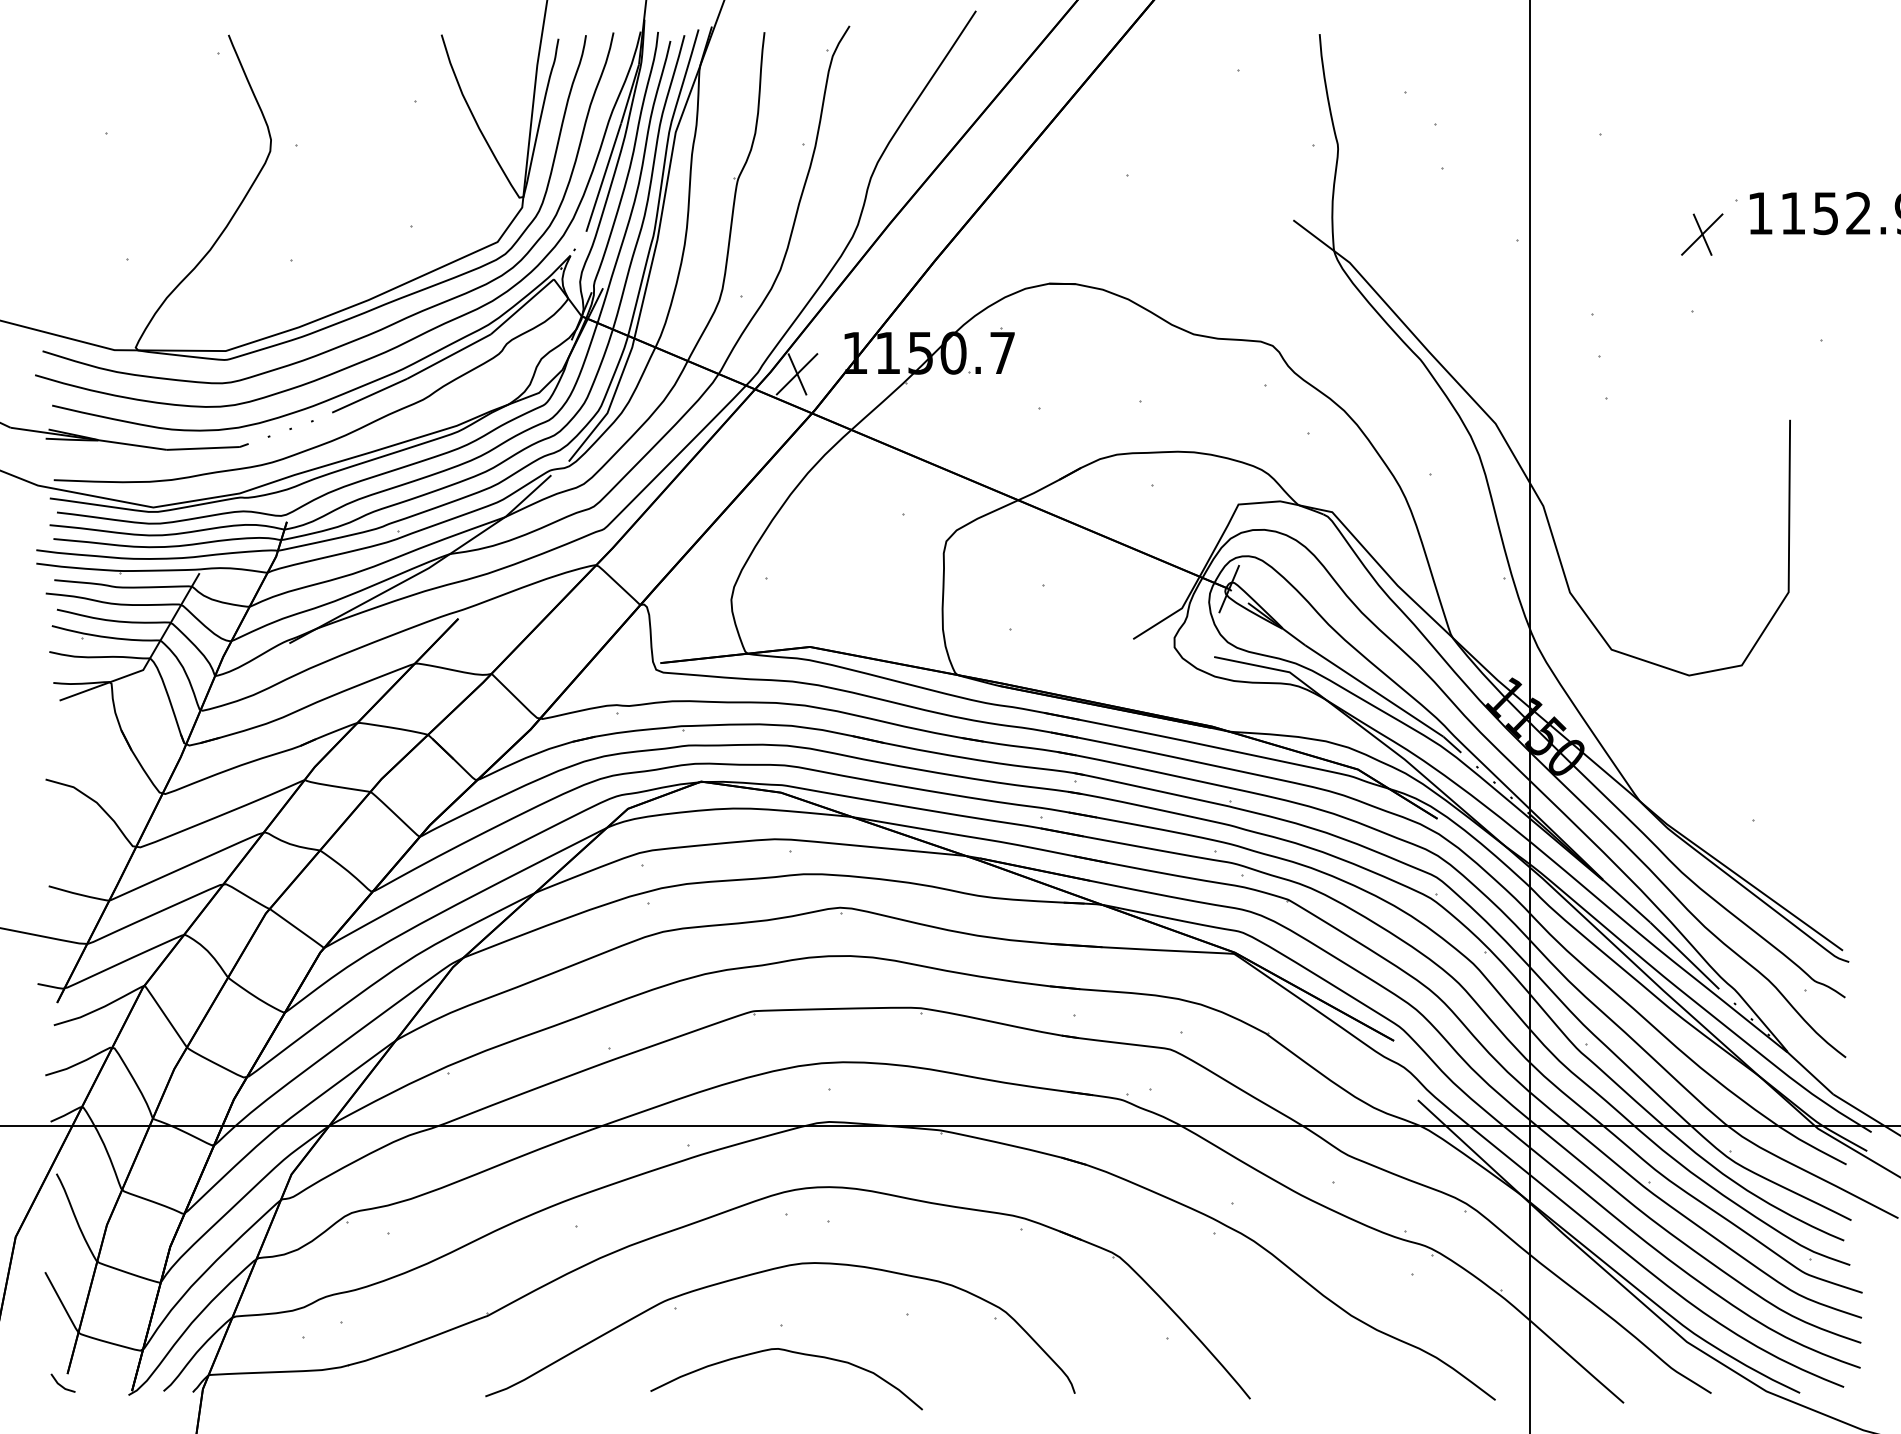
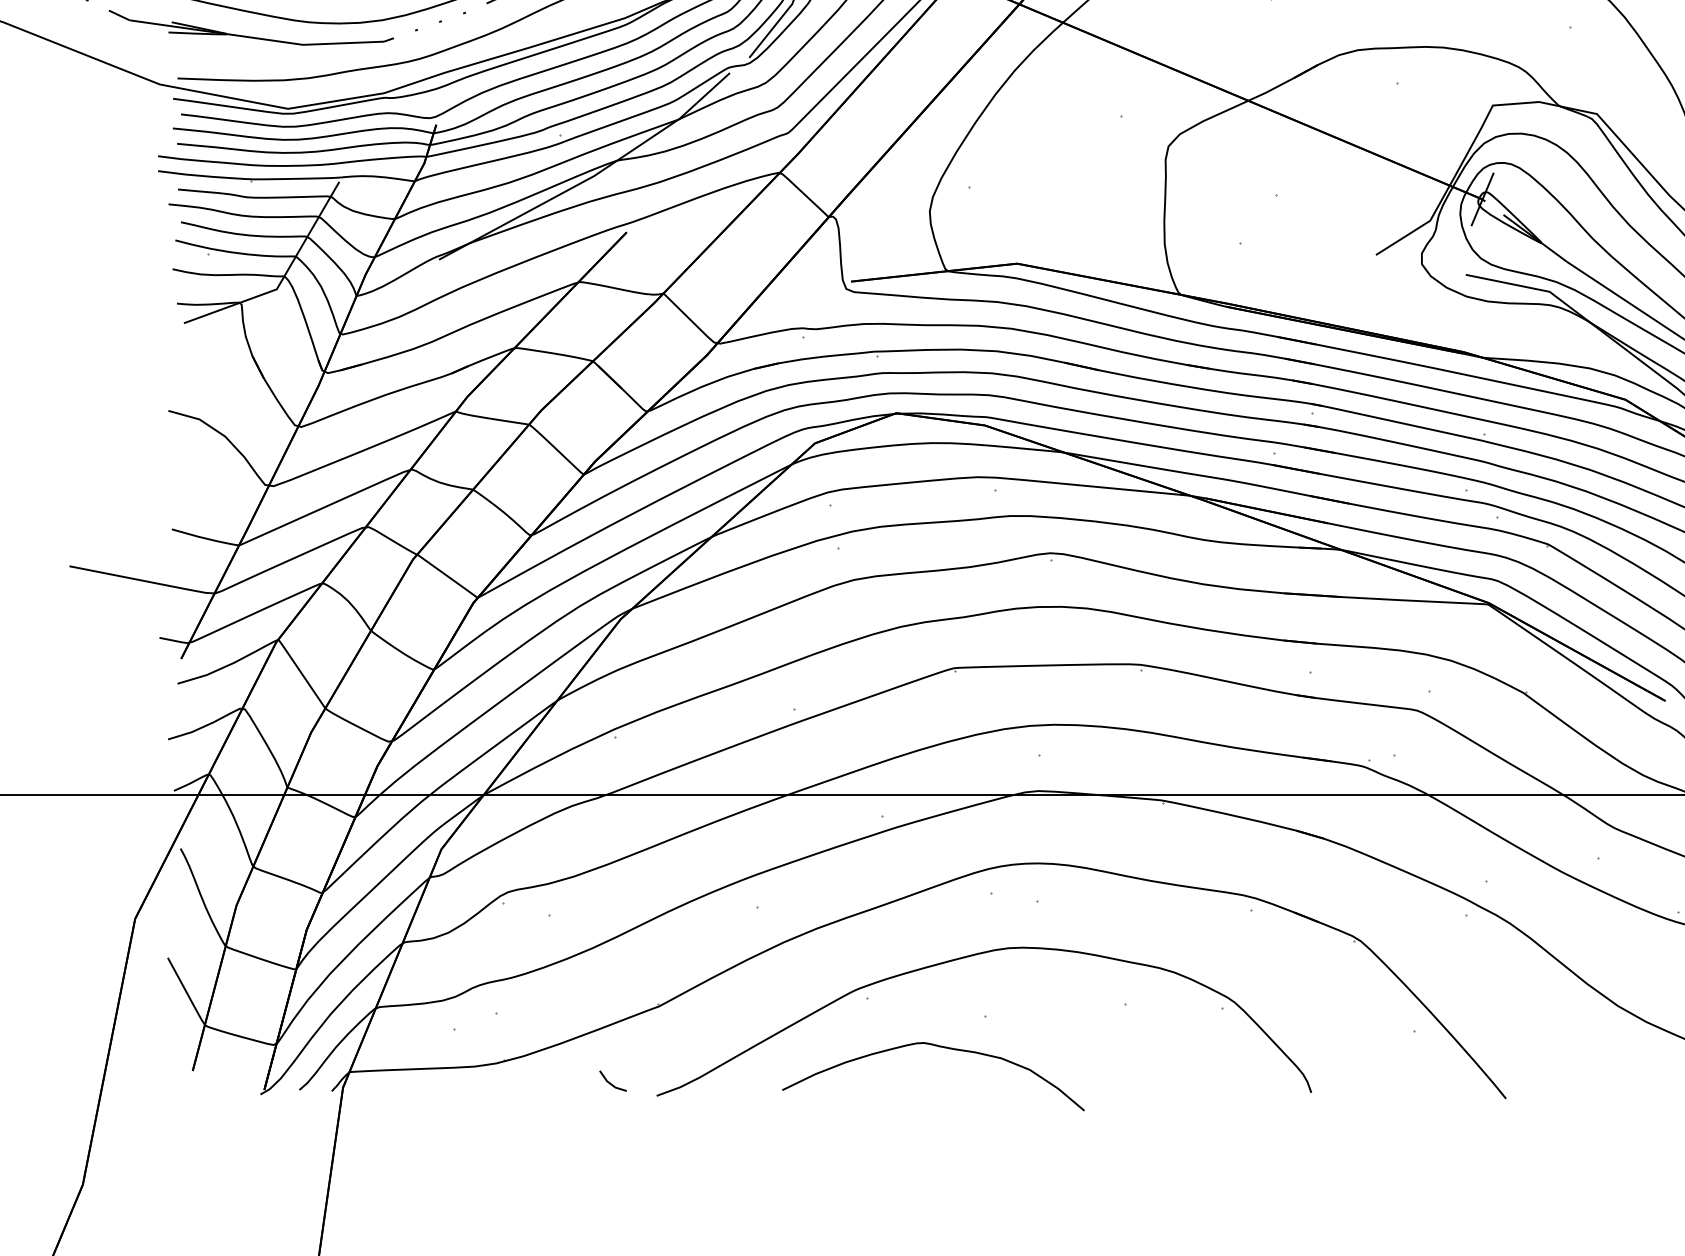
curve: (789, 1352) -> (936, 1047), moved
line: (60, 1384) -> (610, 1082), moved

